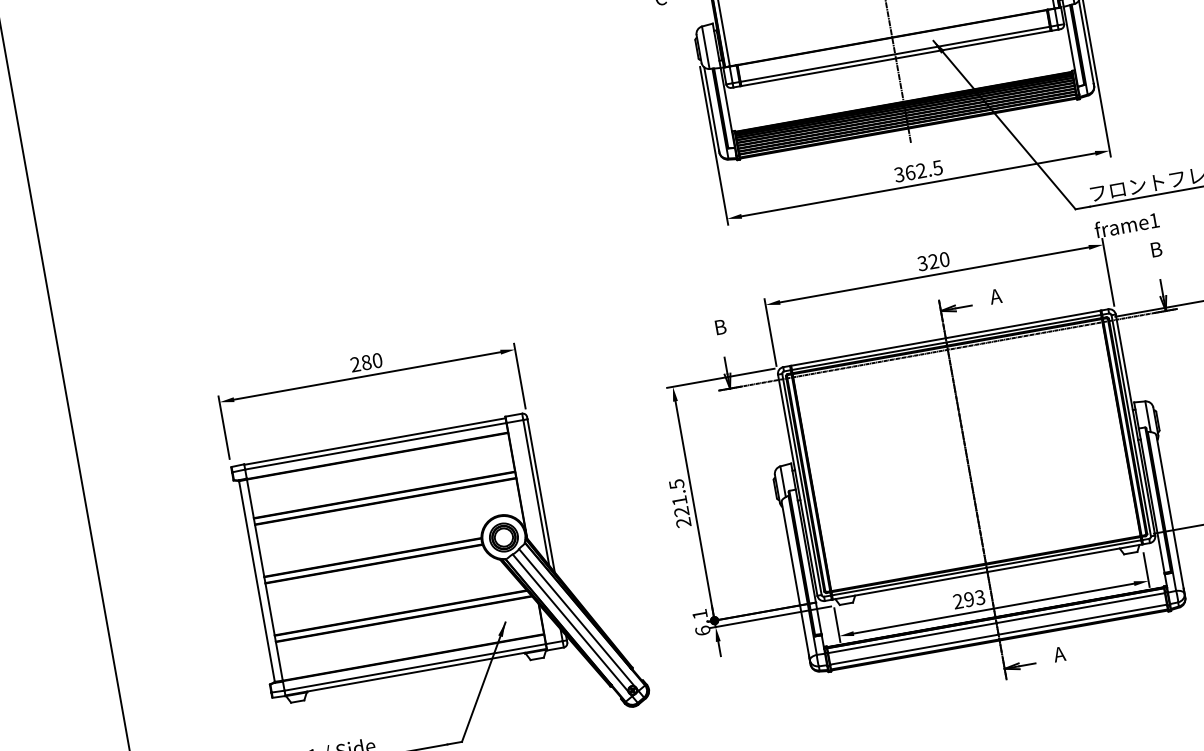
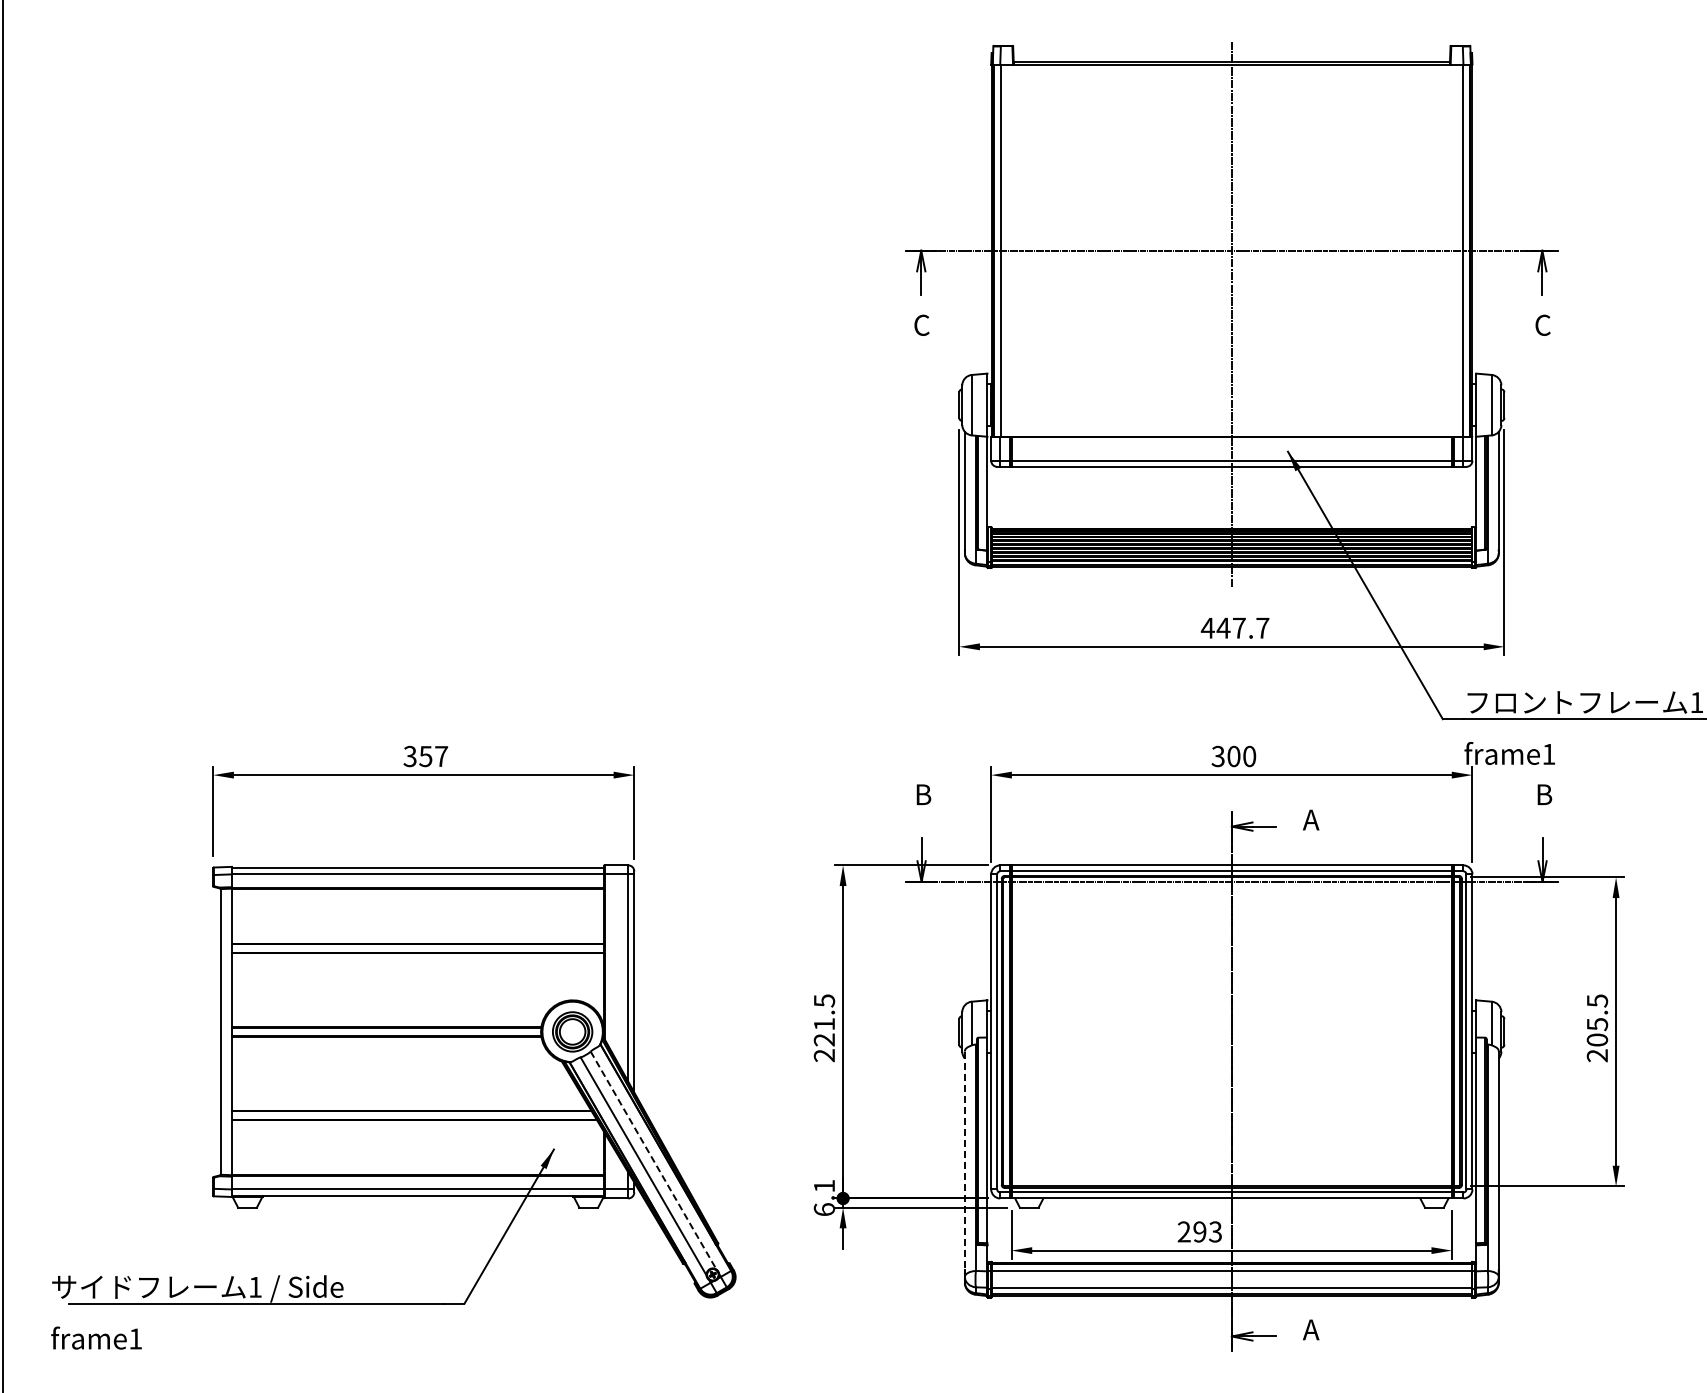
text: (917, 170) -> (1234, 627), 362.5 -> 447.7
text: (933, 261) -> (1233, 756), 320 -> 300
text: (366, 362) -> (425, 756), 280 -> 357
line: (795, 579) -> (964, 1161), solid -> dashed
line: (576, 617) -> (653, 1160), solid -> dashed

